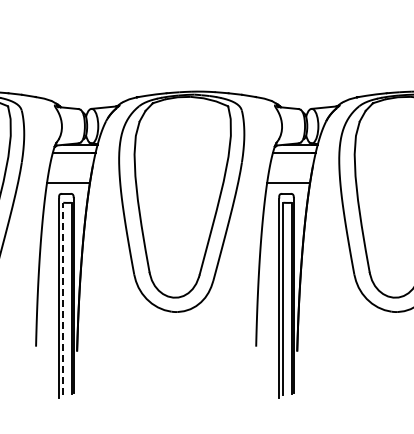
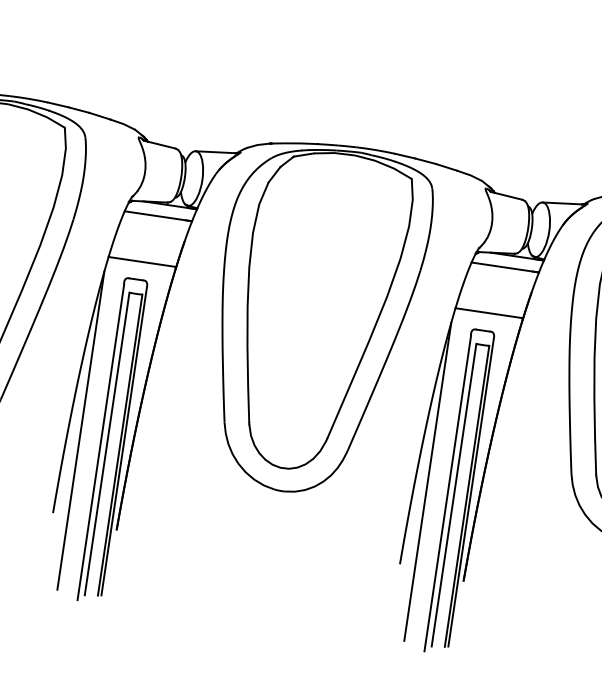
line: (45, 292) -> (80, 429), added
line: (265, 292) -> (427, 481), added
line: (63, 298) -> (107, 443), dashed -> solid

